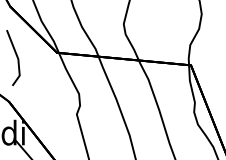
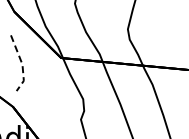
line: (18, 59) -> (22, 64), solid -> dashed

